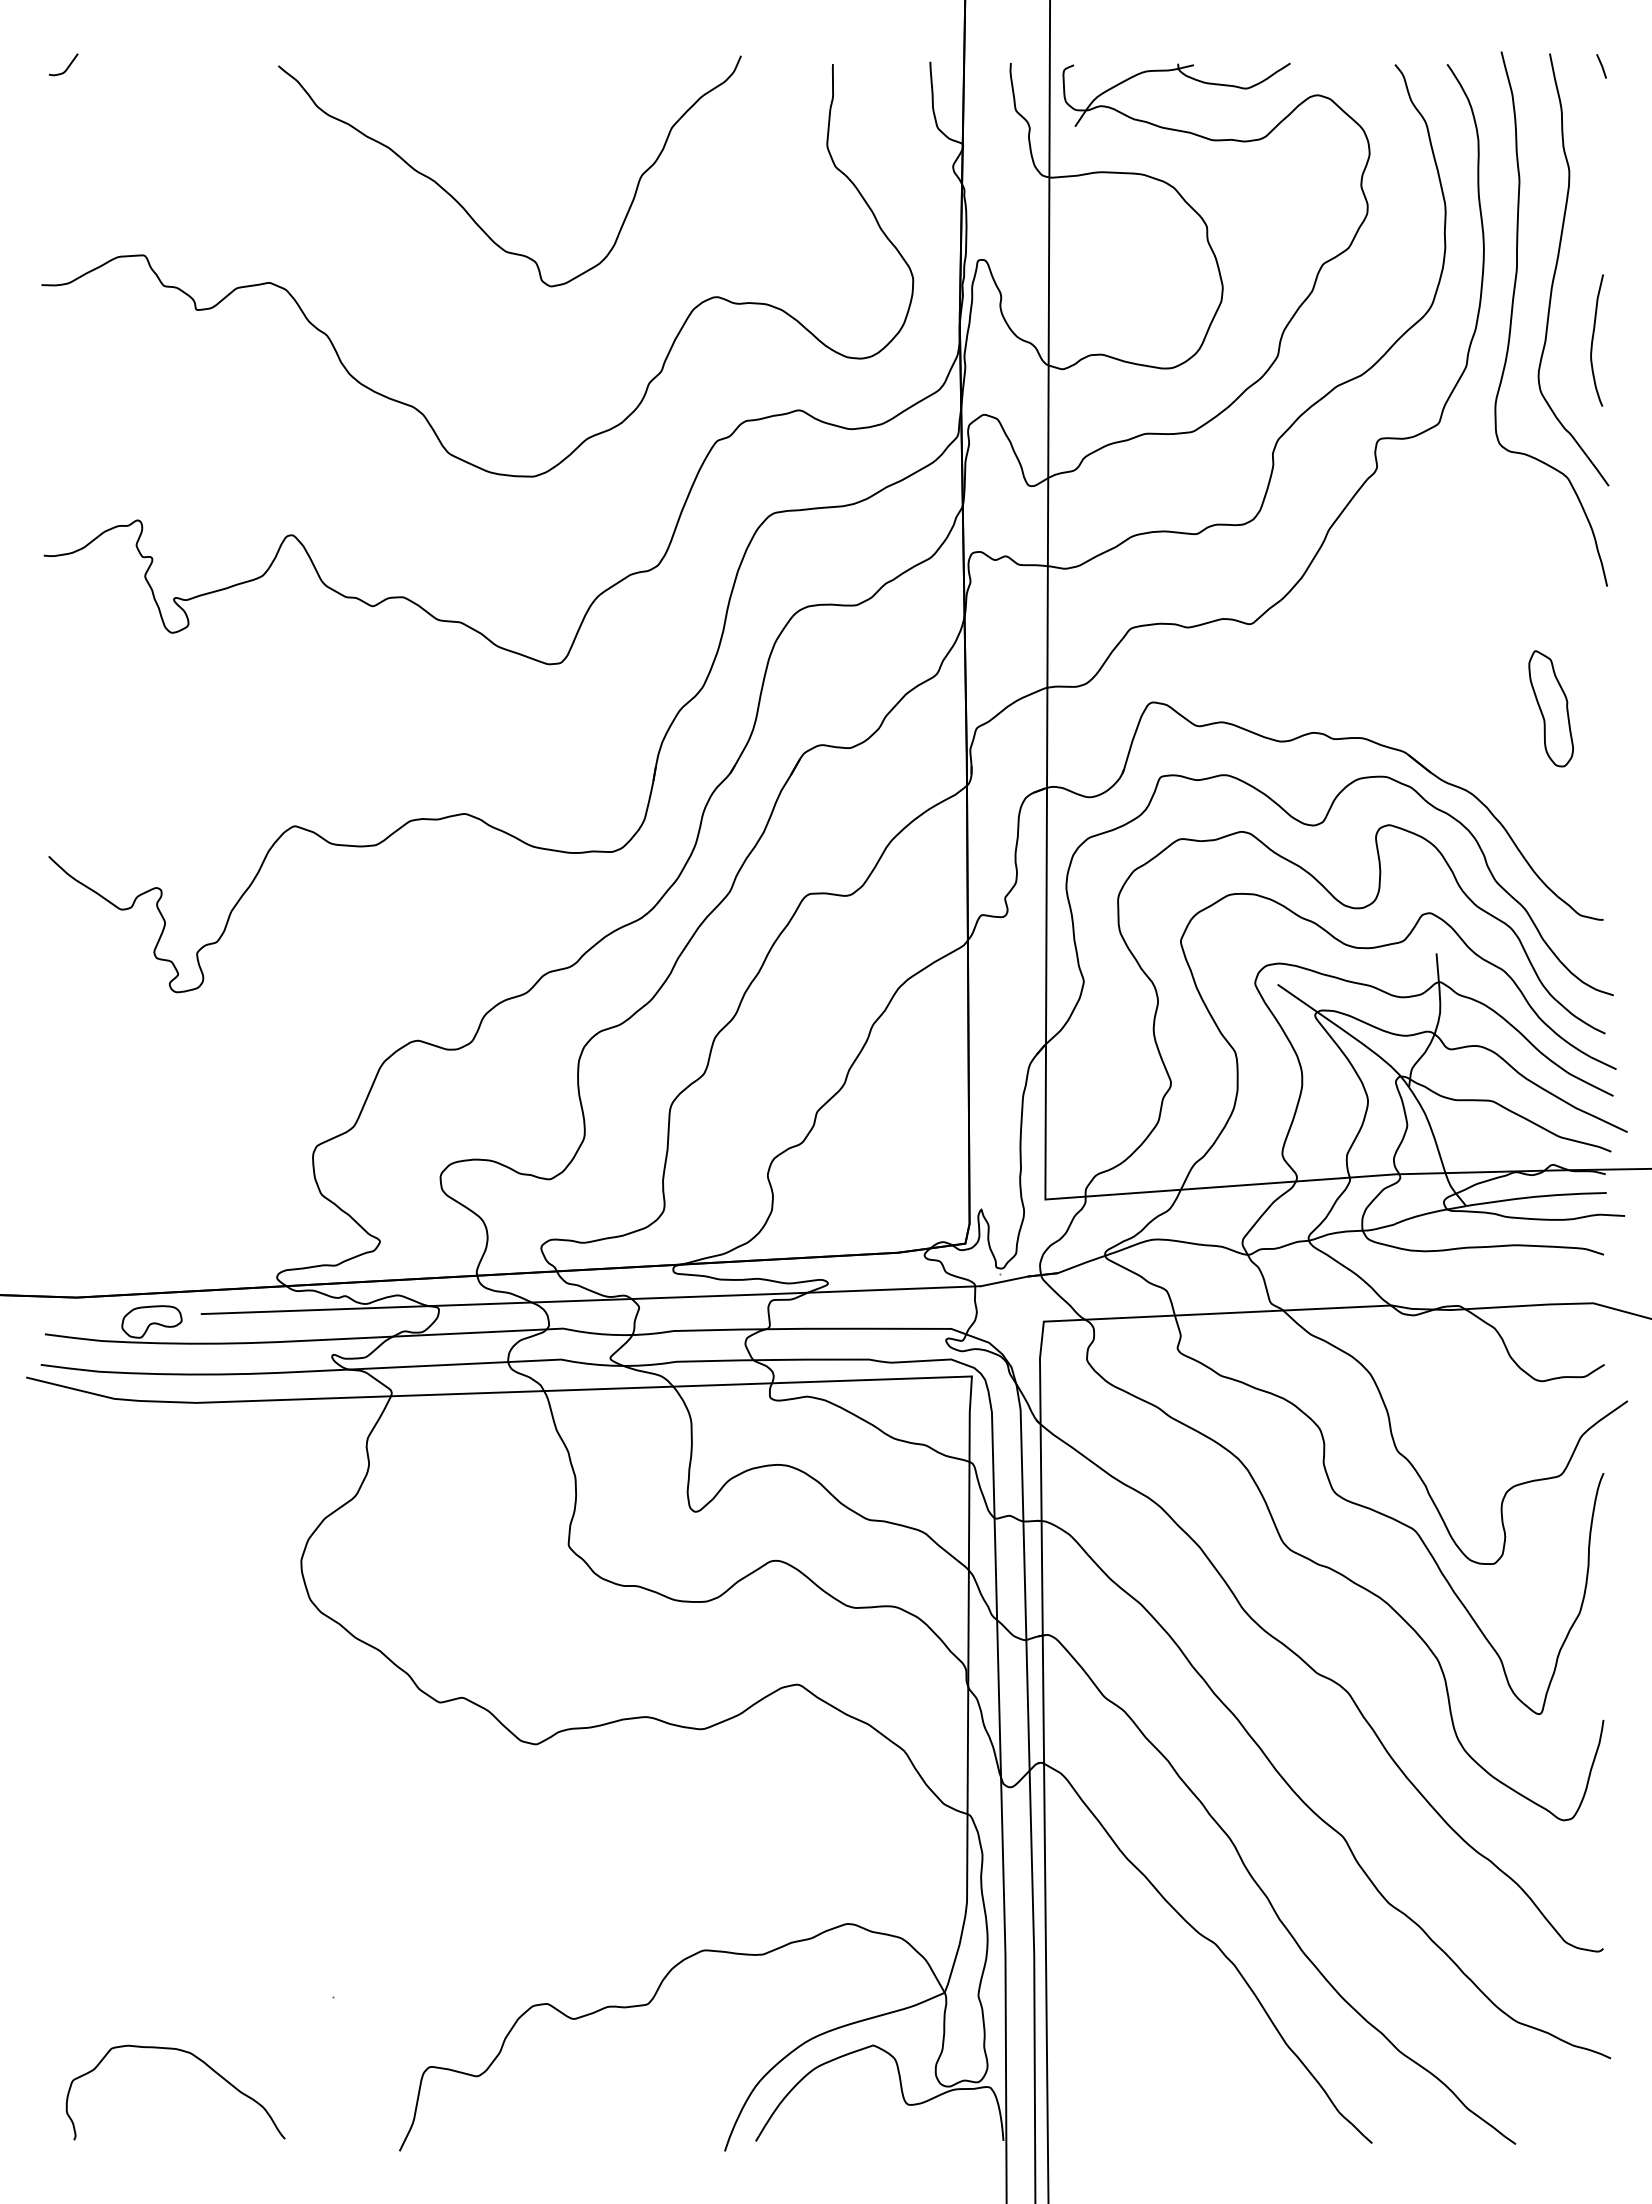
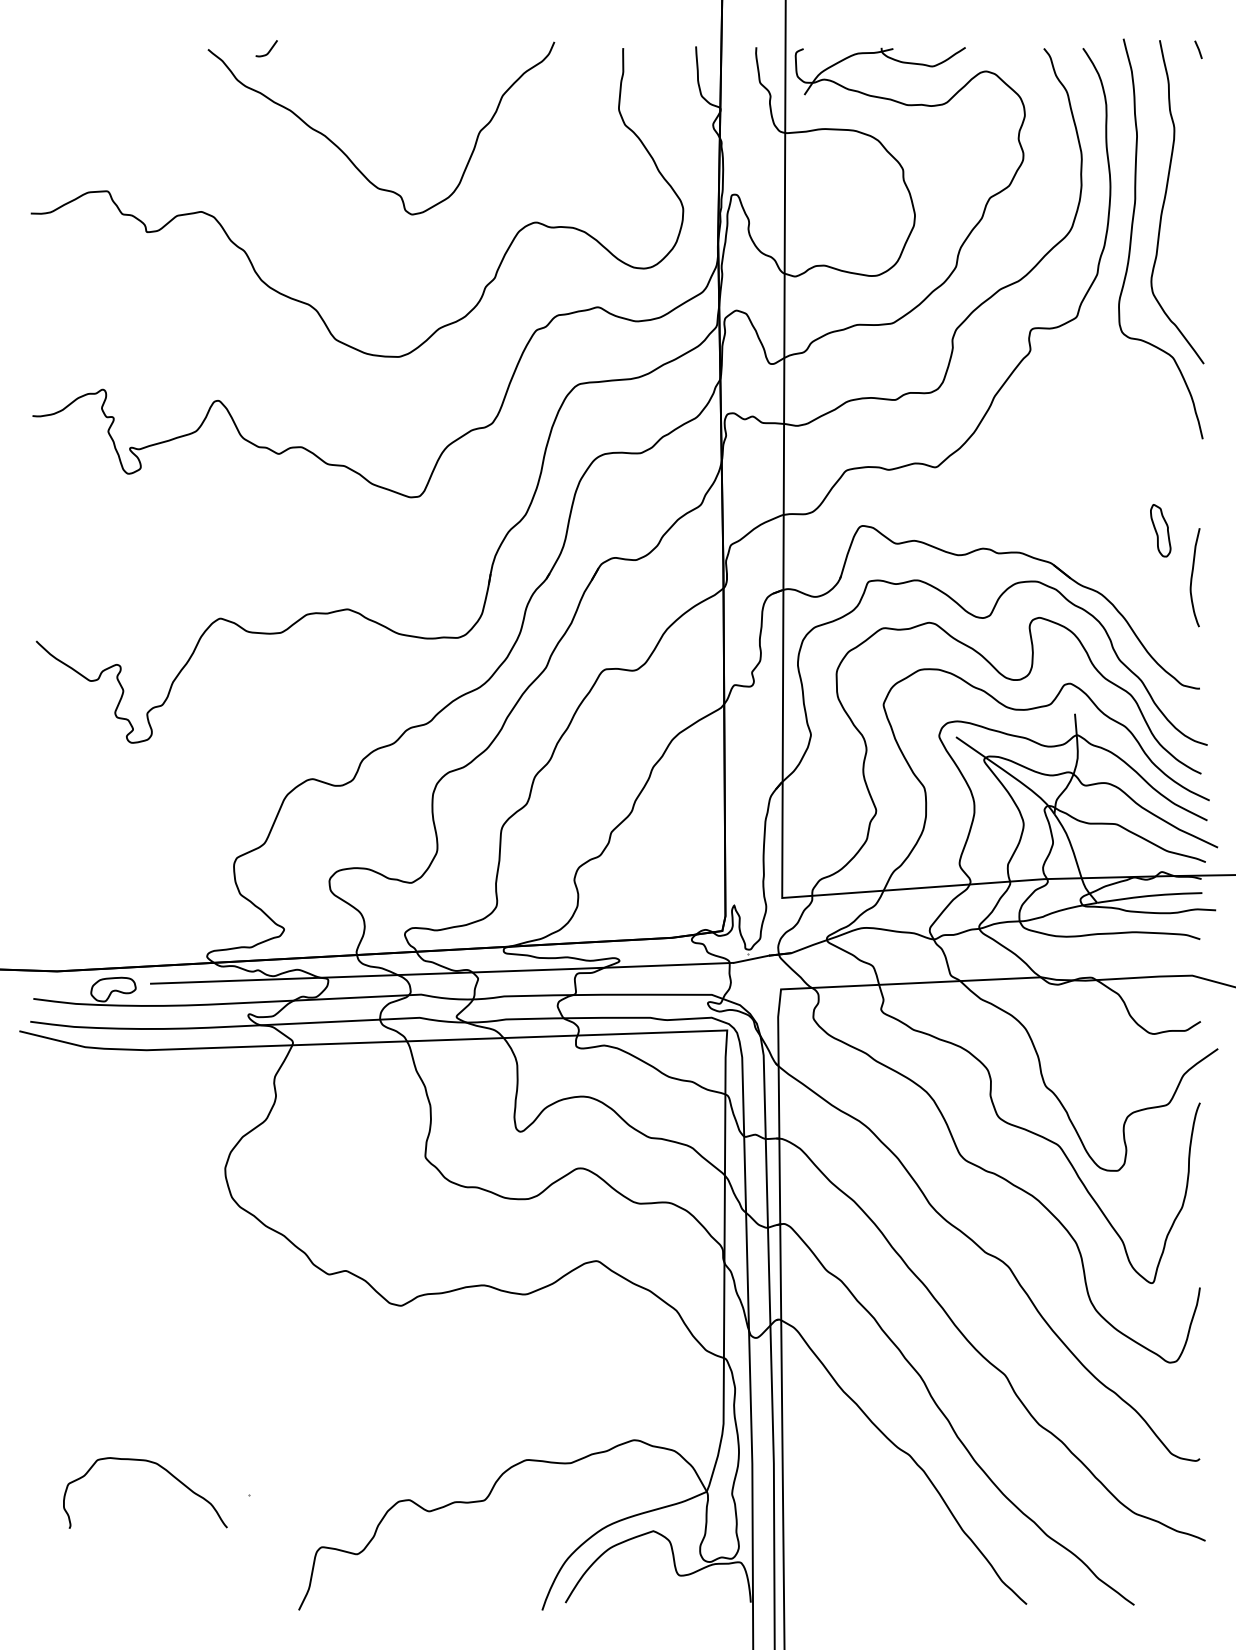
curve: (67, 66) -> (269, 49), moved
curve: (1593, 340) -> (1192, 577), moved
part: (1550, 708) -> (1160, 530), size x0.6
curve: (196, 2058) -> (161, 1467), moved

